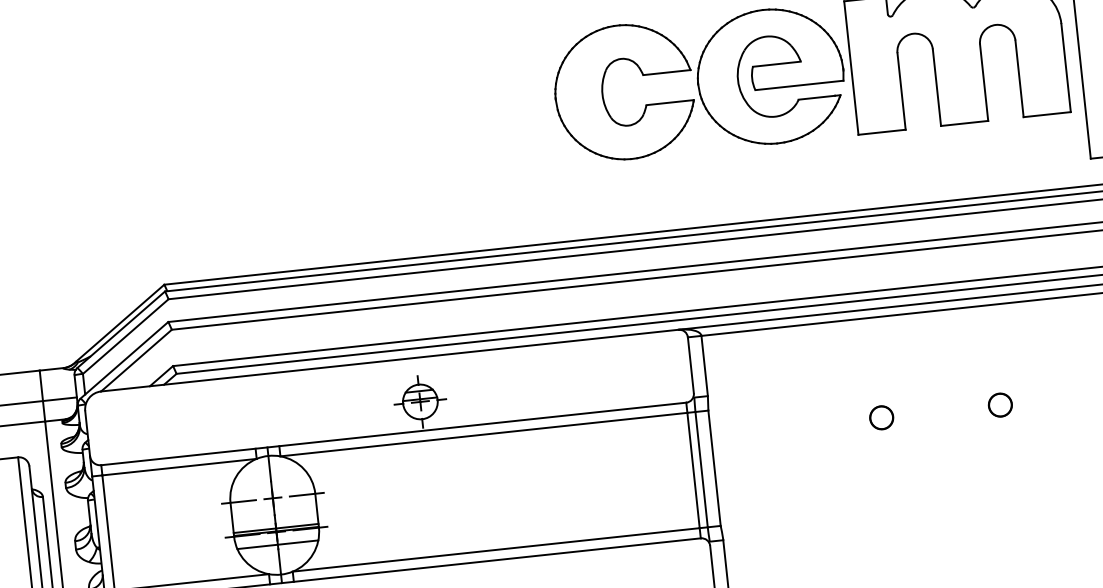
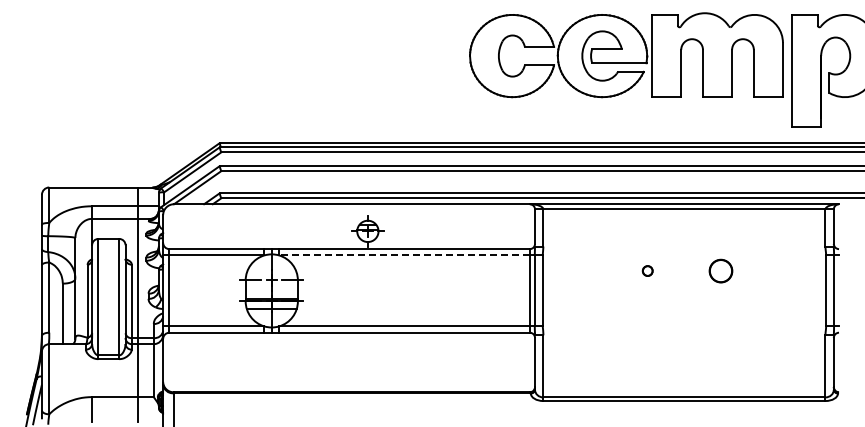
circle: (999, 404) -> (720, 270), size x1.6
circle: (881, 416) -> (647, 270), size x0.7
line: (482, 434) -> (403, 255), solid -> dashed

